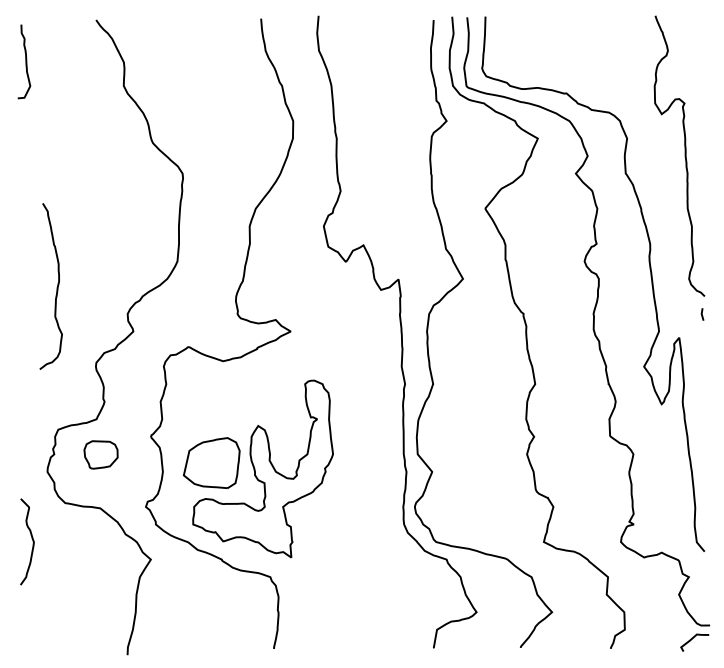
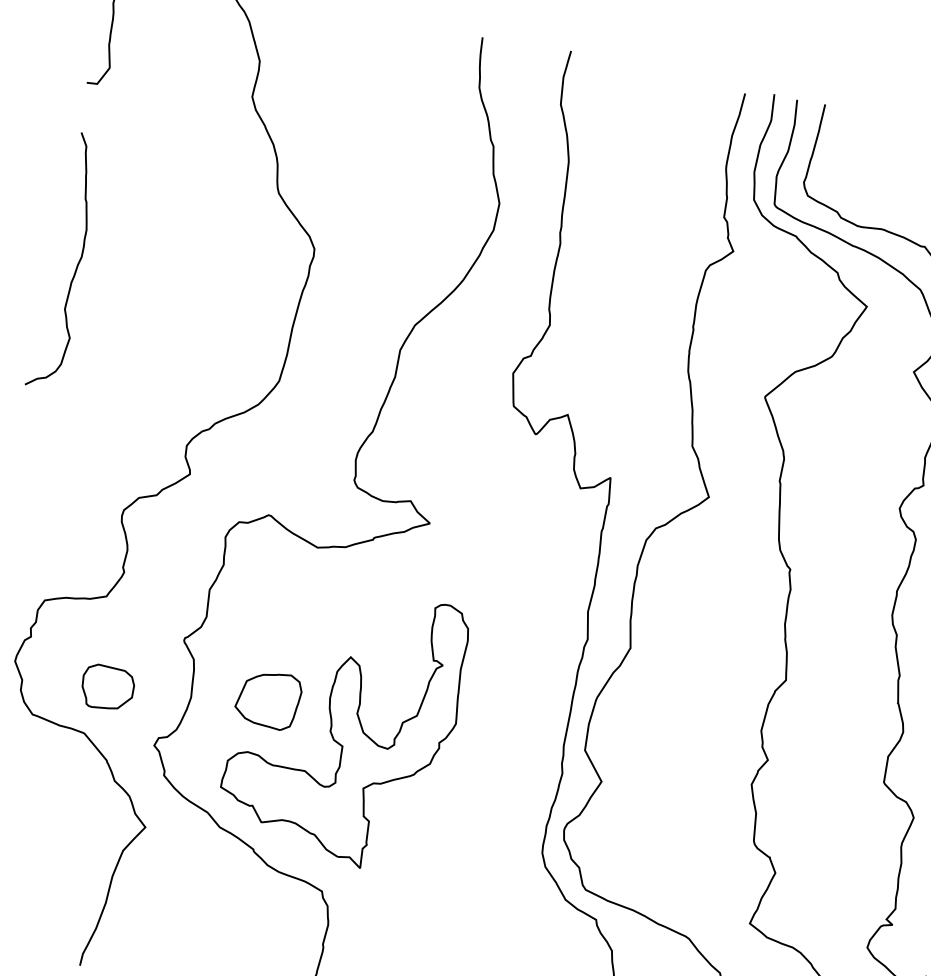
curve: (56, 287) -> (75, 264), moved
part: (100, 454) -> (106, 687), moved
part: (211, 462) -> (268, 698), size x0.71

